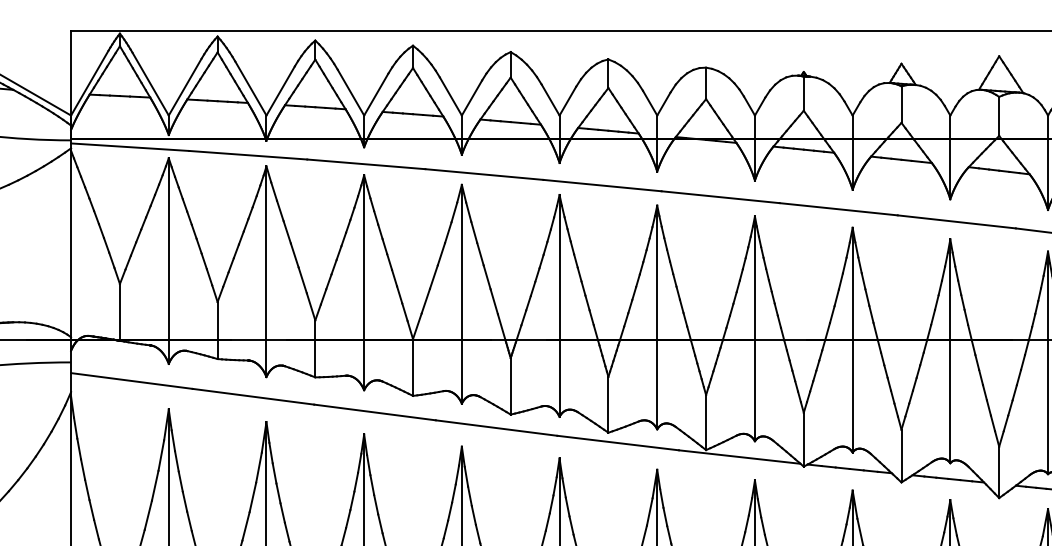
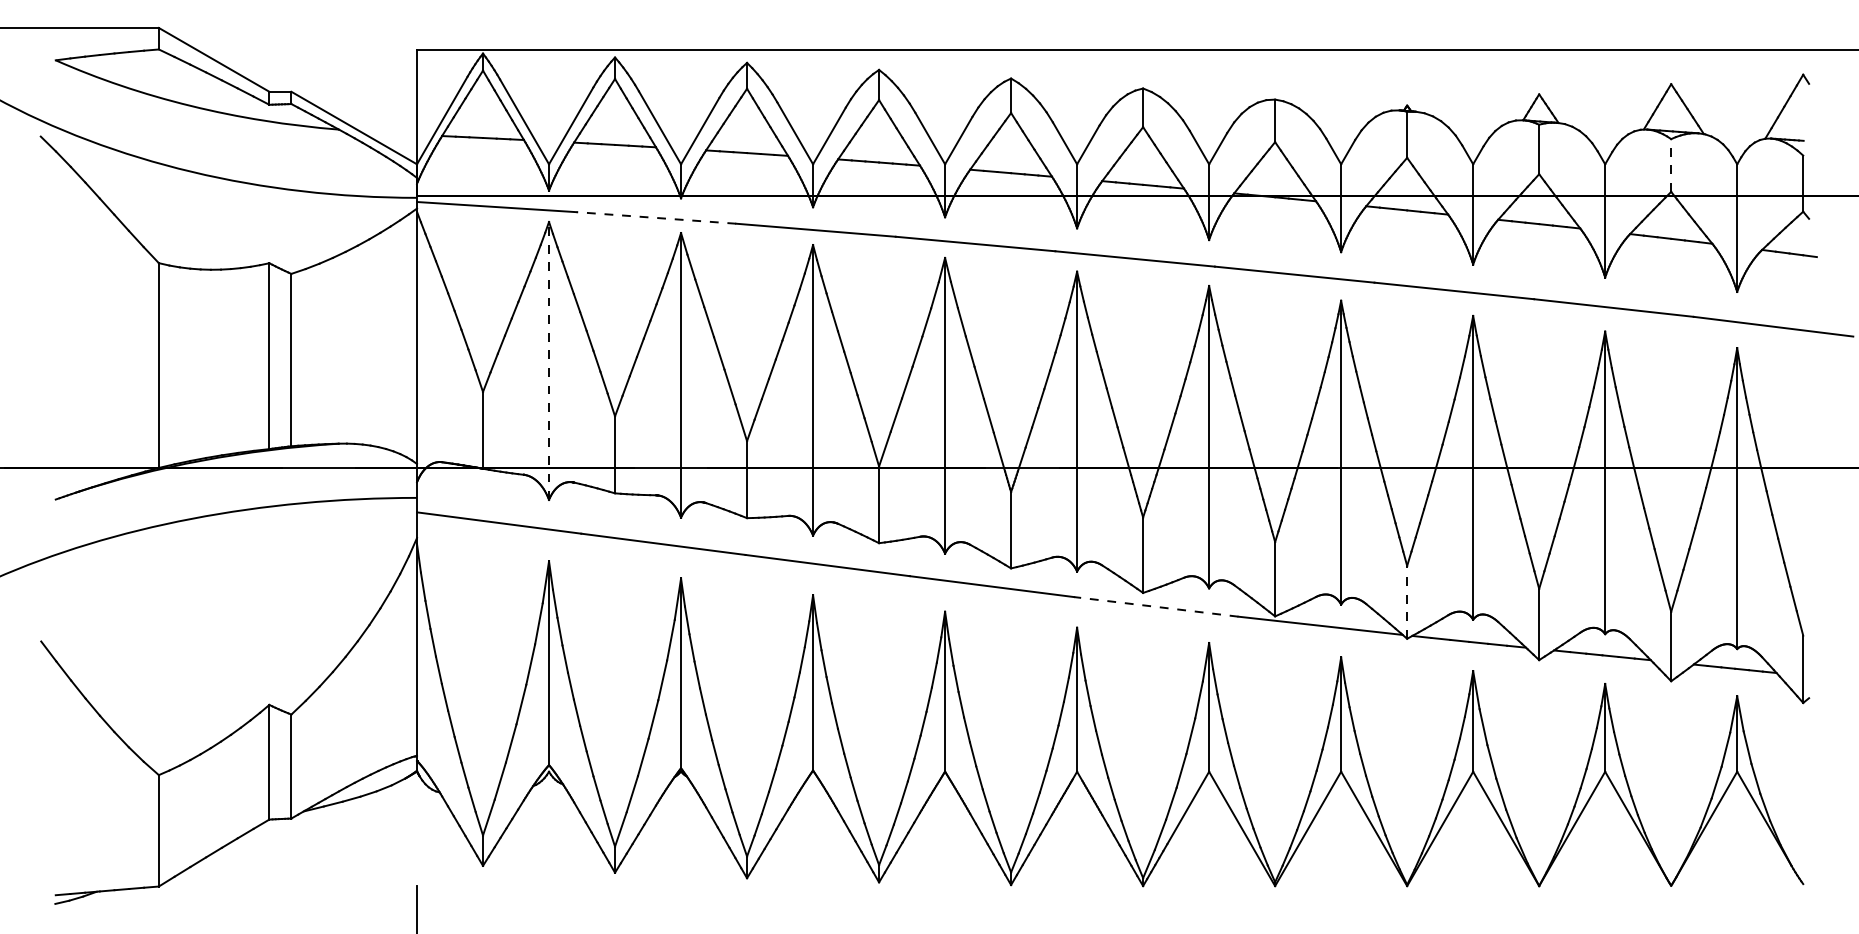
line: (999, 116) -> (1671, 165), solid -> dashed
line: (247, 154) -> (655, 217), solid -> dashed
line: (169, 260) -> (549, 360), solid -> dashed
line: (804, 439) -> (1407, 601), solid -> dashed
line: (618, 442) -> (1156, 606), solid -> dashed

